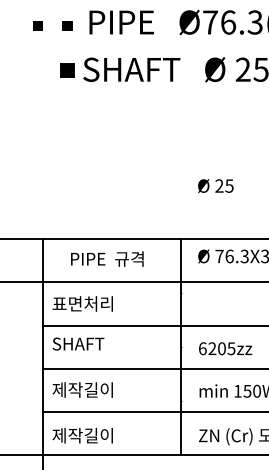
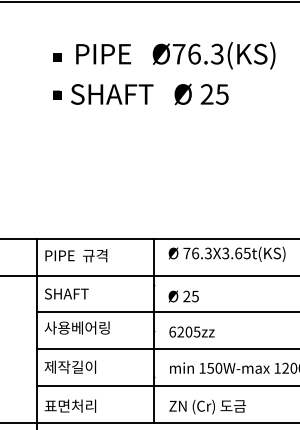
part: (38, 26) -> (32, 57), removed
part: (67, 69) -> (57, 94), size x0.62
text: (215, 186) -> (183, 296), moved
text: (107, 258) -> (76, 255), moved
text: (82, 303) -> (70, 293), 표면처리 -> SHAFT
text: (89, 343) -> (76, 327), SHAFT -> 사용베어링
text: (80, 434) -> (68, 405), 제작길이 -> 표면처리

